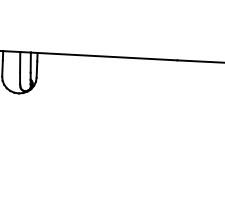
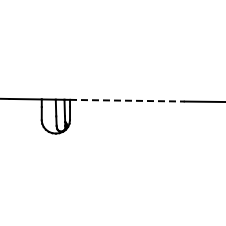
line: (107, 56) -> (127, 100), solid -> dashed

